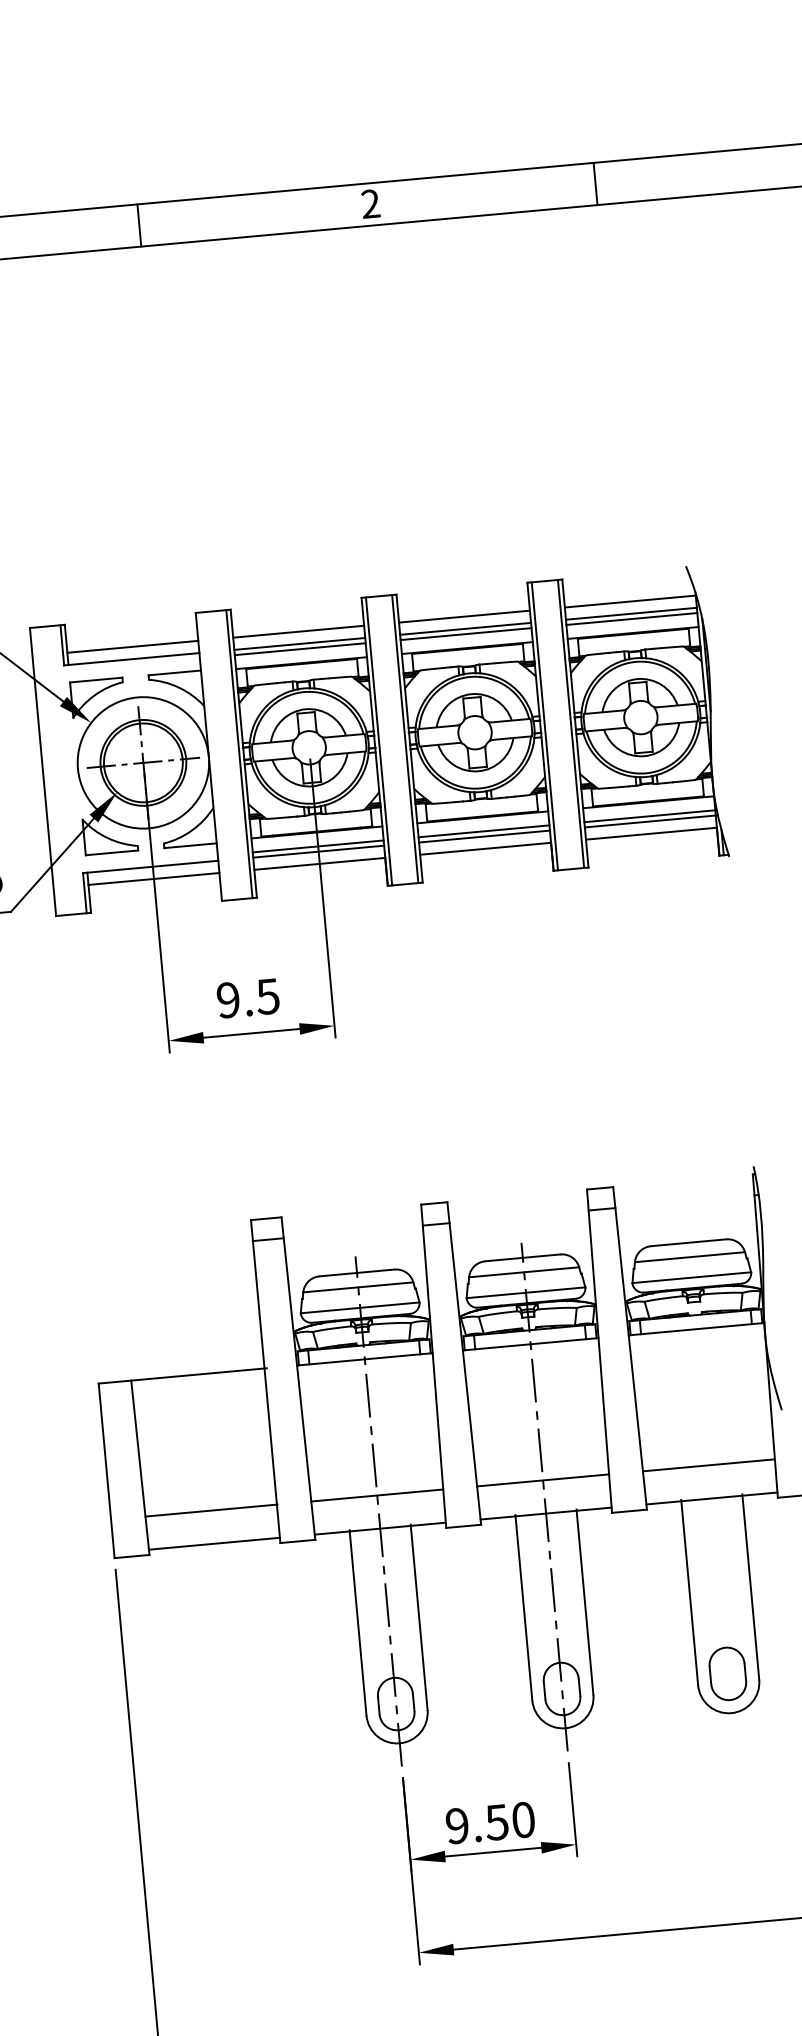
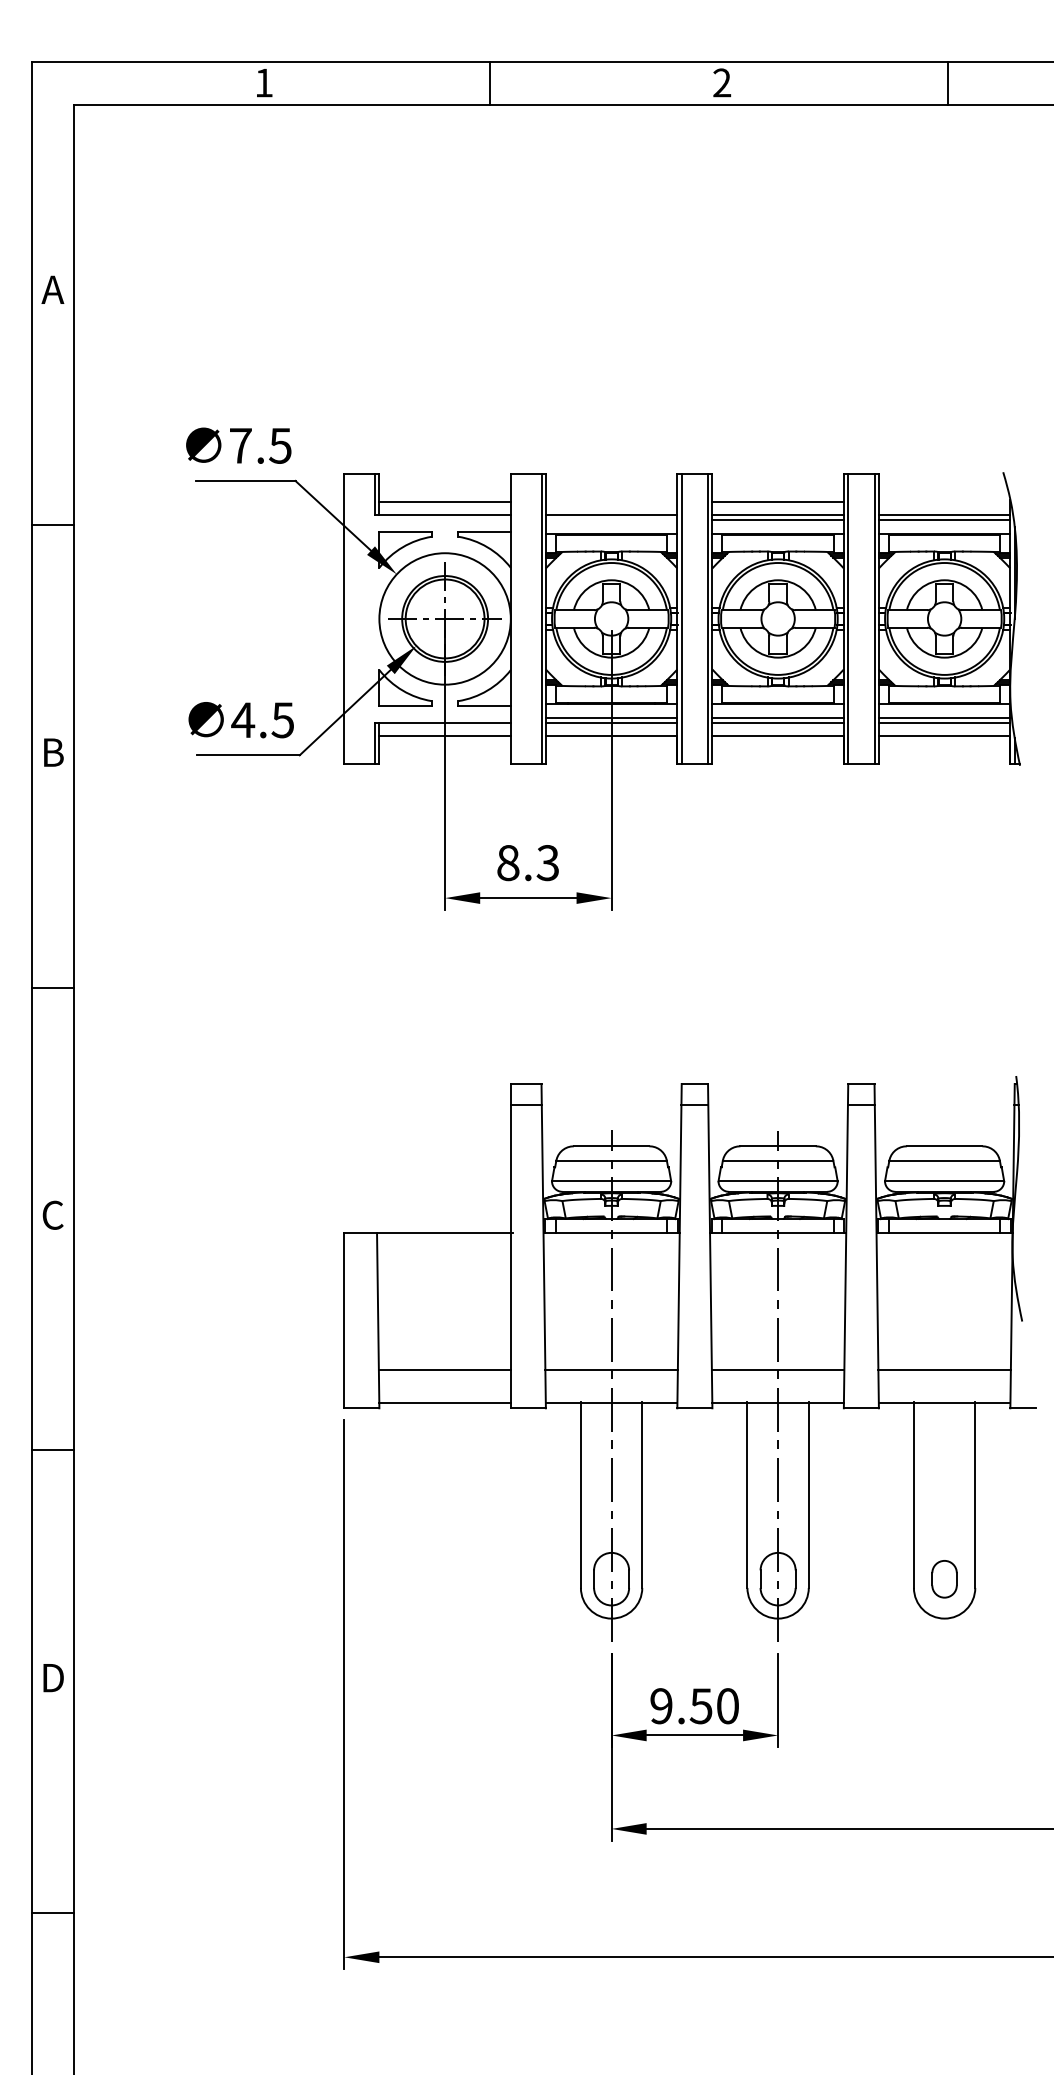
line: (630, 601) -> (944, 502), removed
line: (298, 631) -> (611, 502), removed
line: (300, 648) -> (611, 519), removed
text: (247, 998) -> (527, 863), 9.5 -> 8.3
part: (727, 1674) -> (944, 1579), size x0.7

